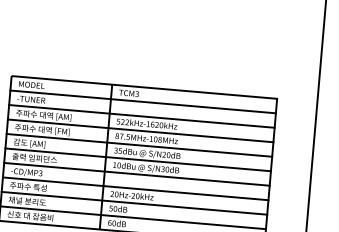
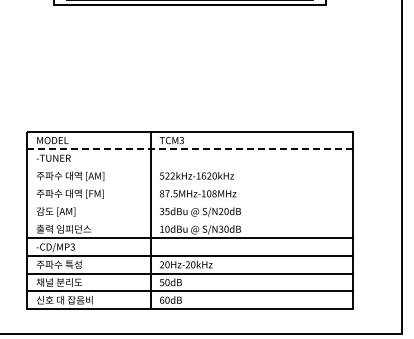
line: (142, 101) -> (189, 149), solid -> dashed
line: (141, 116) -> (189, 167), removed
line: (140, 130) -> (189, 184), removed
line: (139, 145) -> (189, 202), removed
line: (137, 159) -> (189, 220), removed

